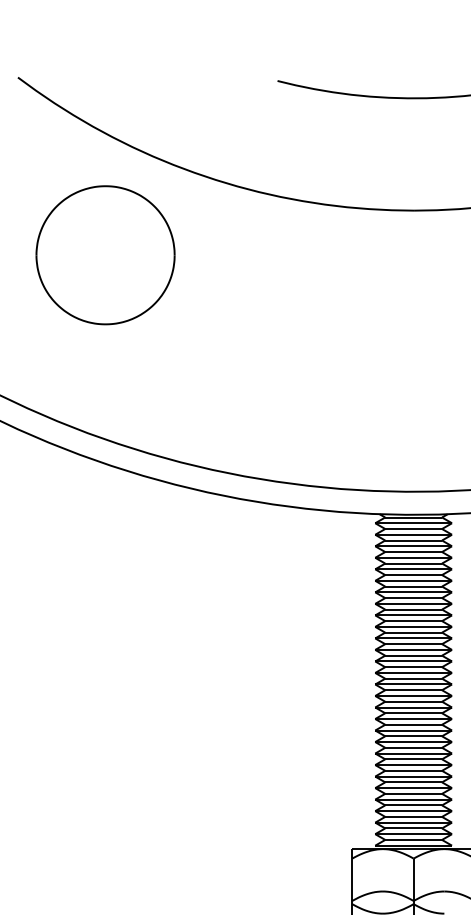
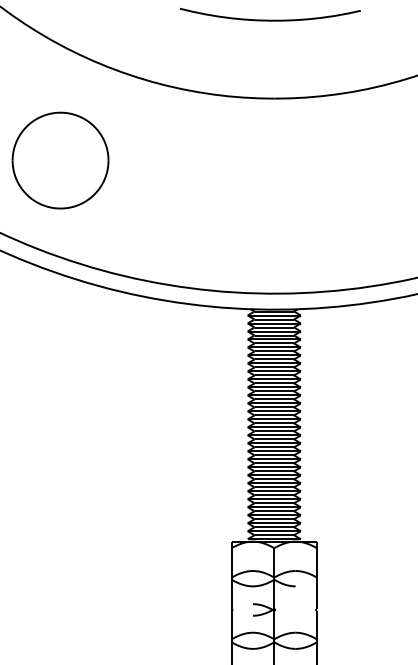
part: (105, 255) -> (60, 160), moved

